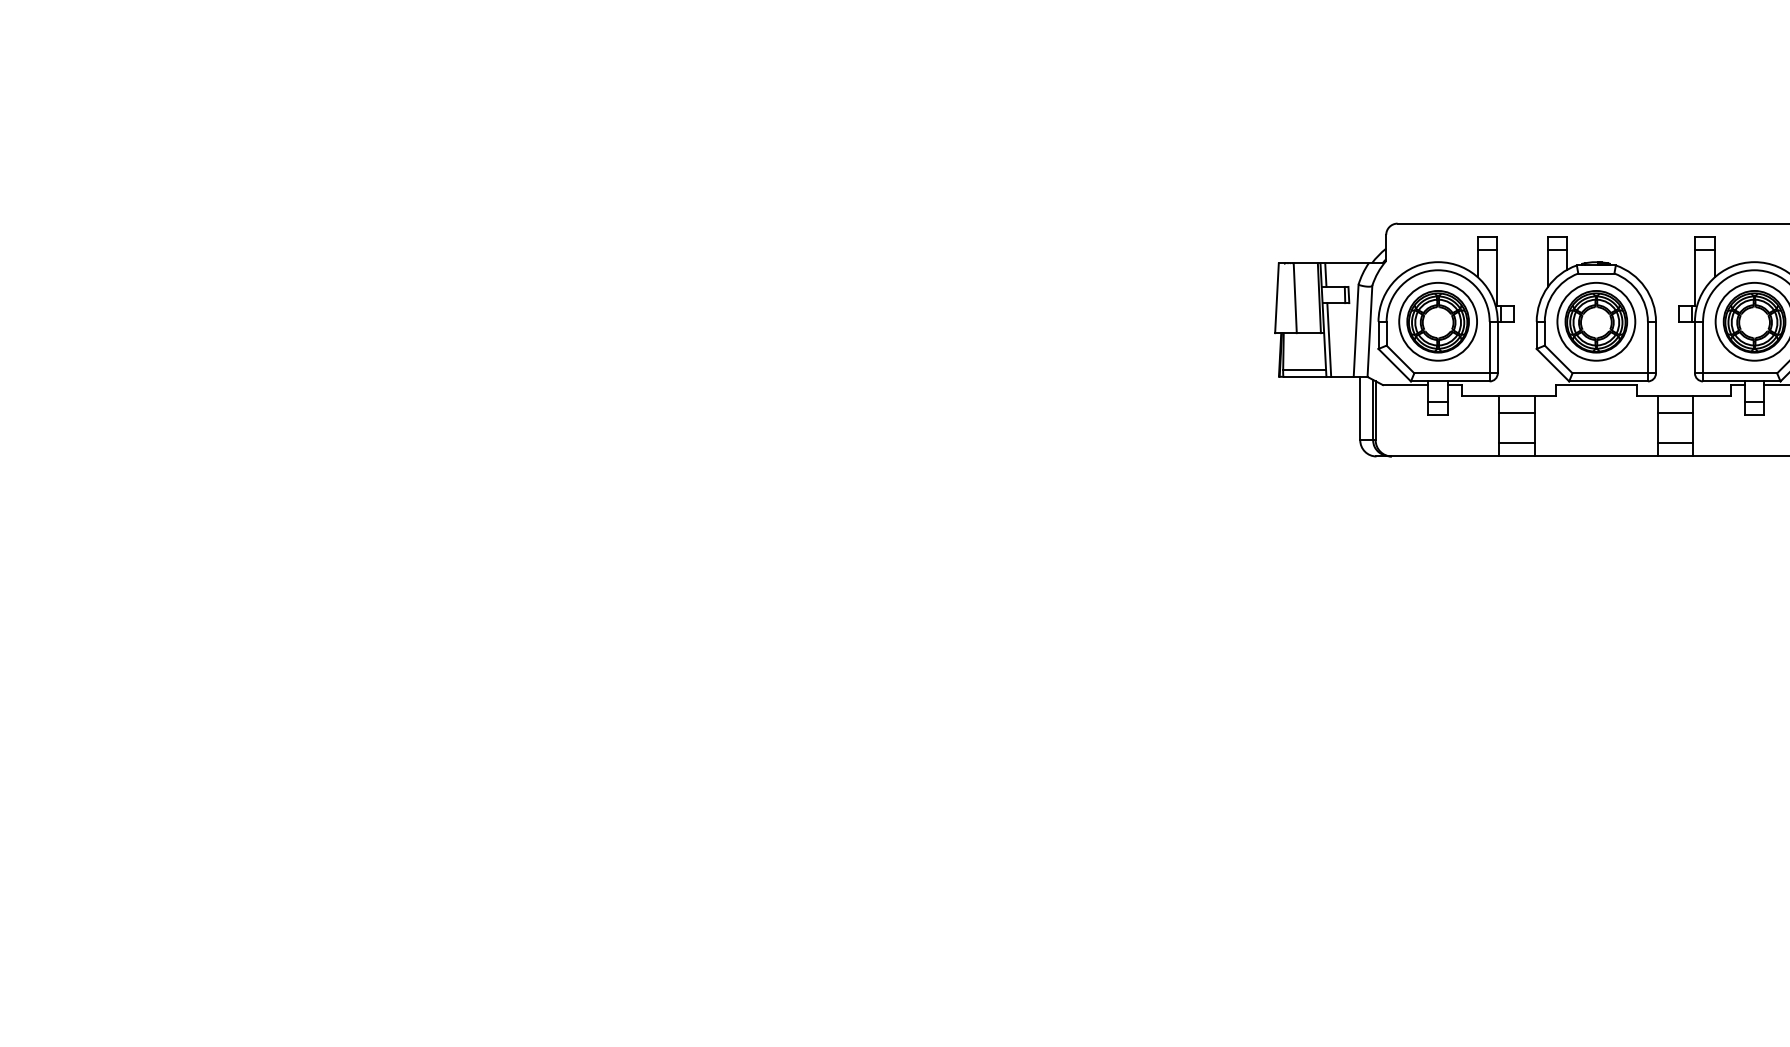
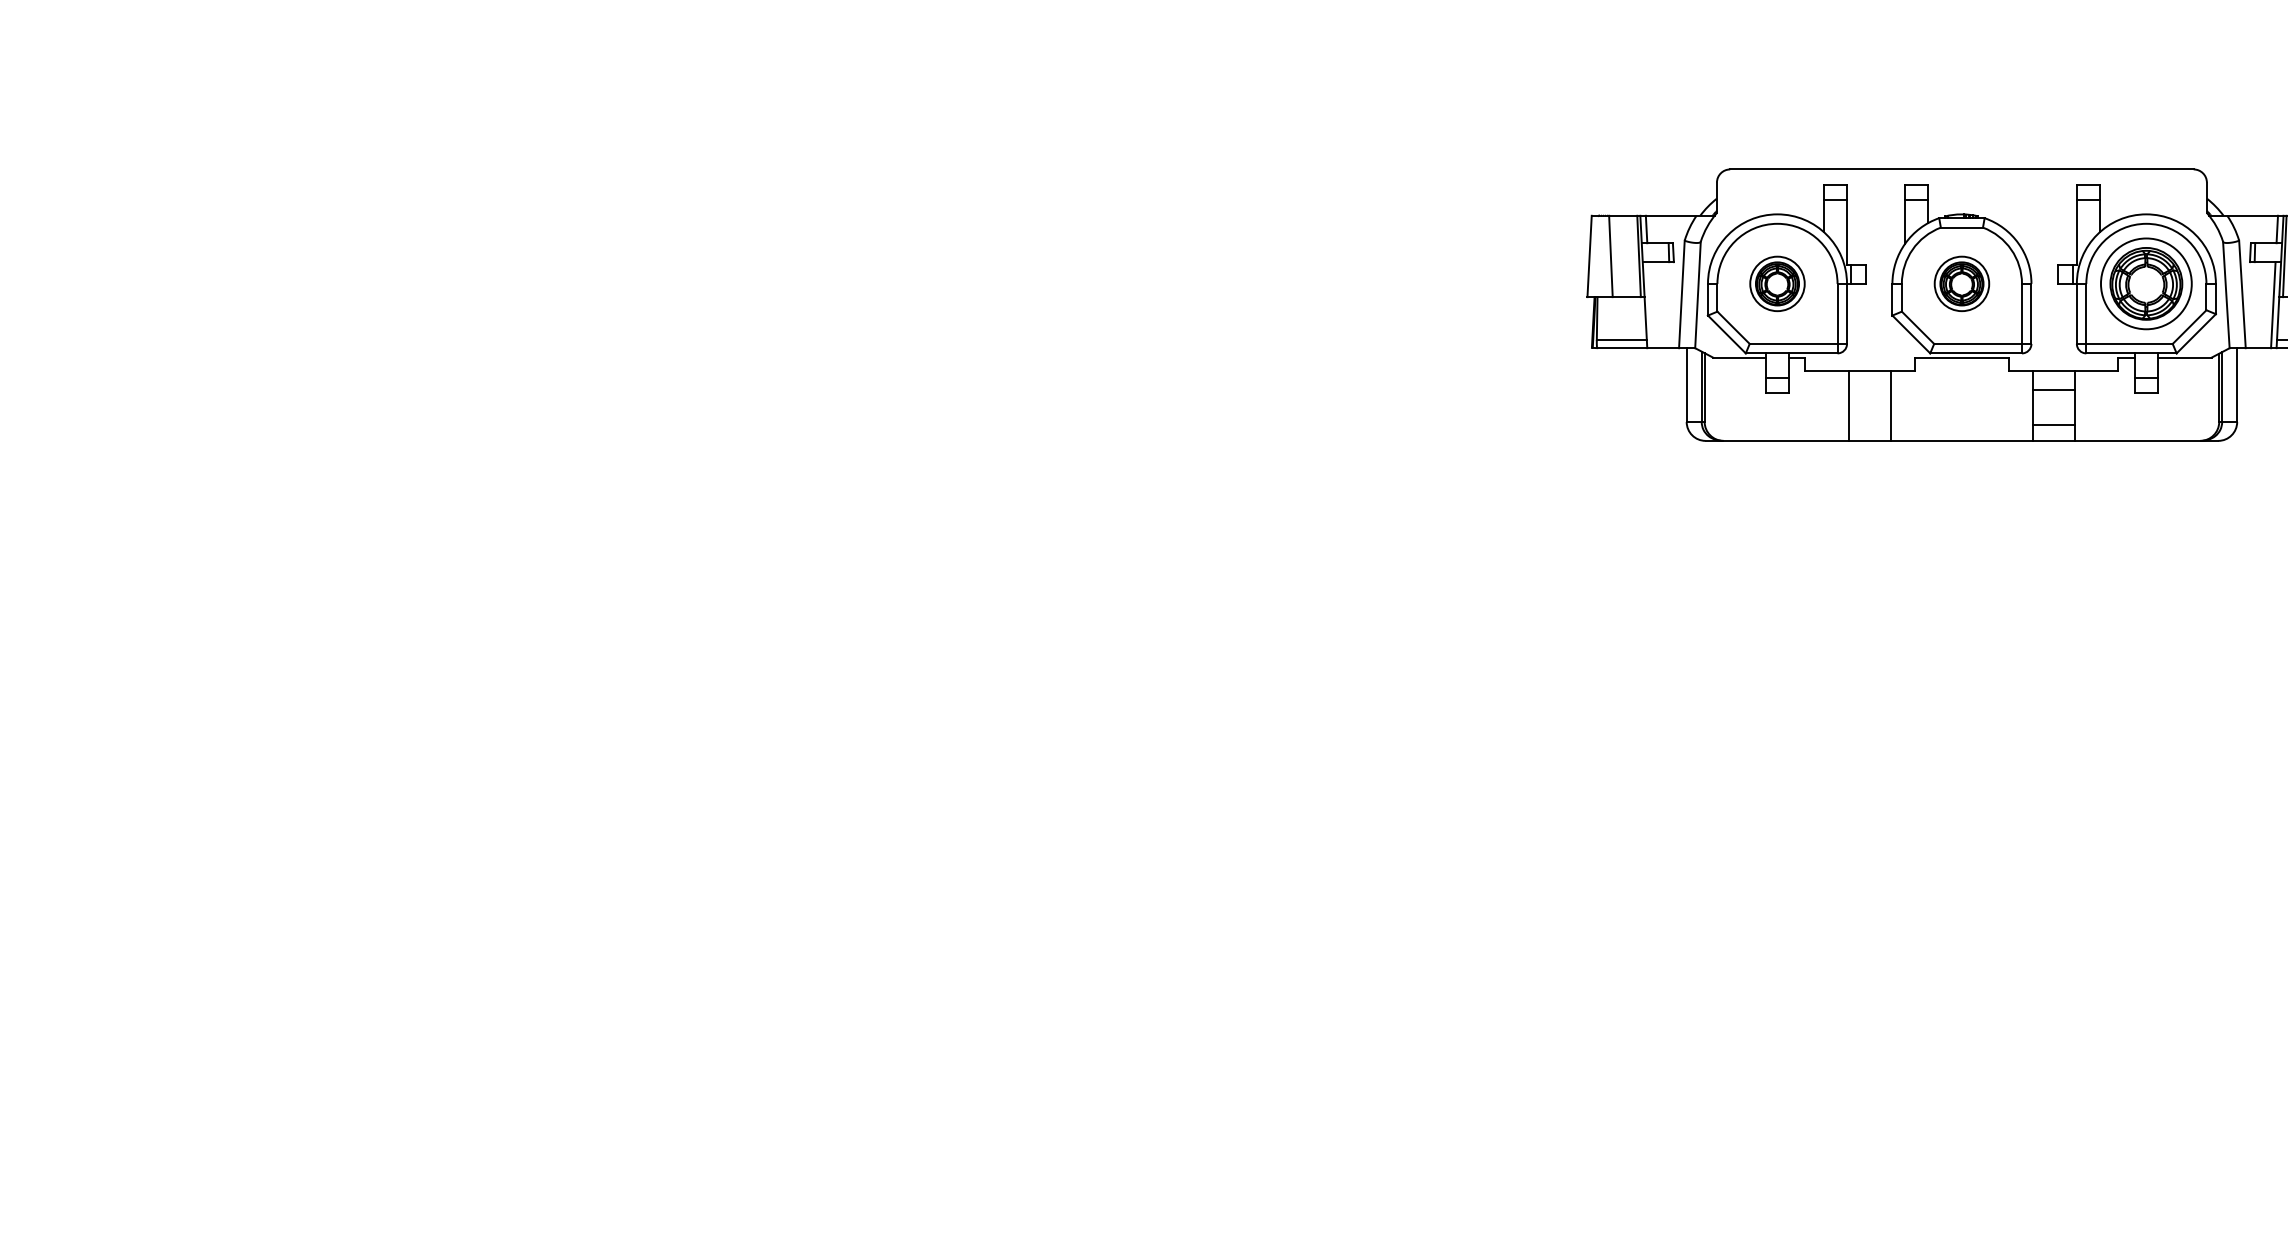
part: (1438, 321) -> (1777, 283), size x0.6
part: (1595, 321) -> (1961, 283), size x0.6
line: (1329, 340) -> (1650, 305), removed
line: (1517, 412) -> (1869, 389), removed
line: (1517, 443) -> (1869, 425), removed

